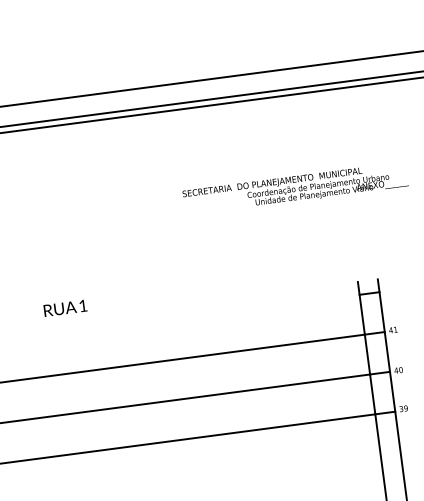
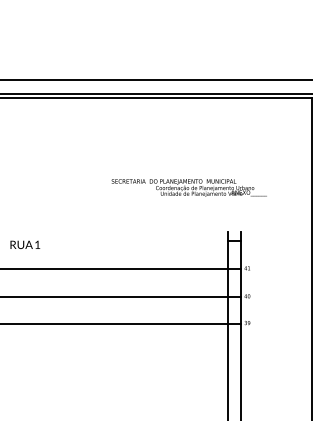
text: (294, 188) -> (188, 187), moved
text: (65, 307) -> (25, 244), moved

